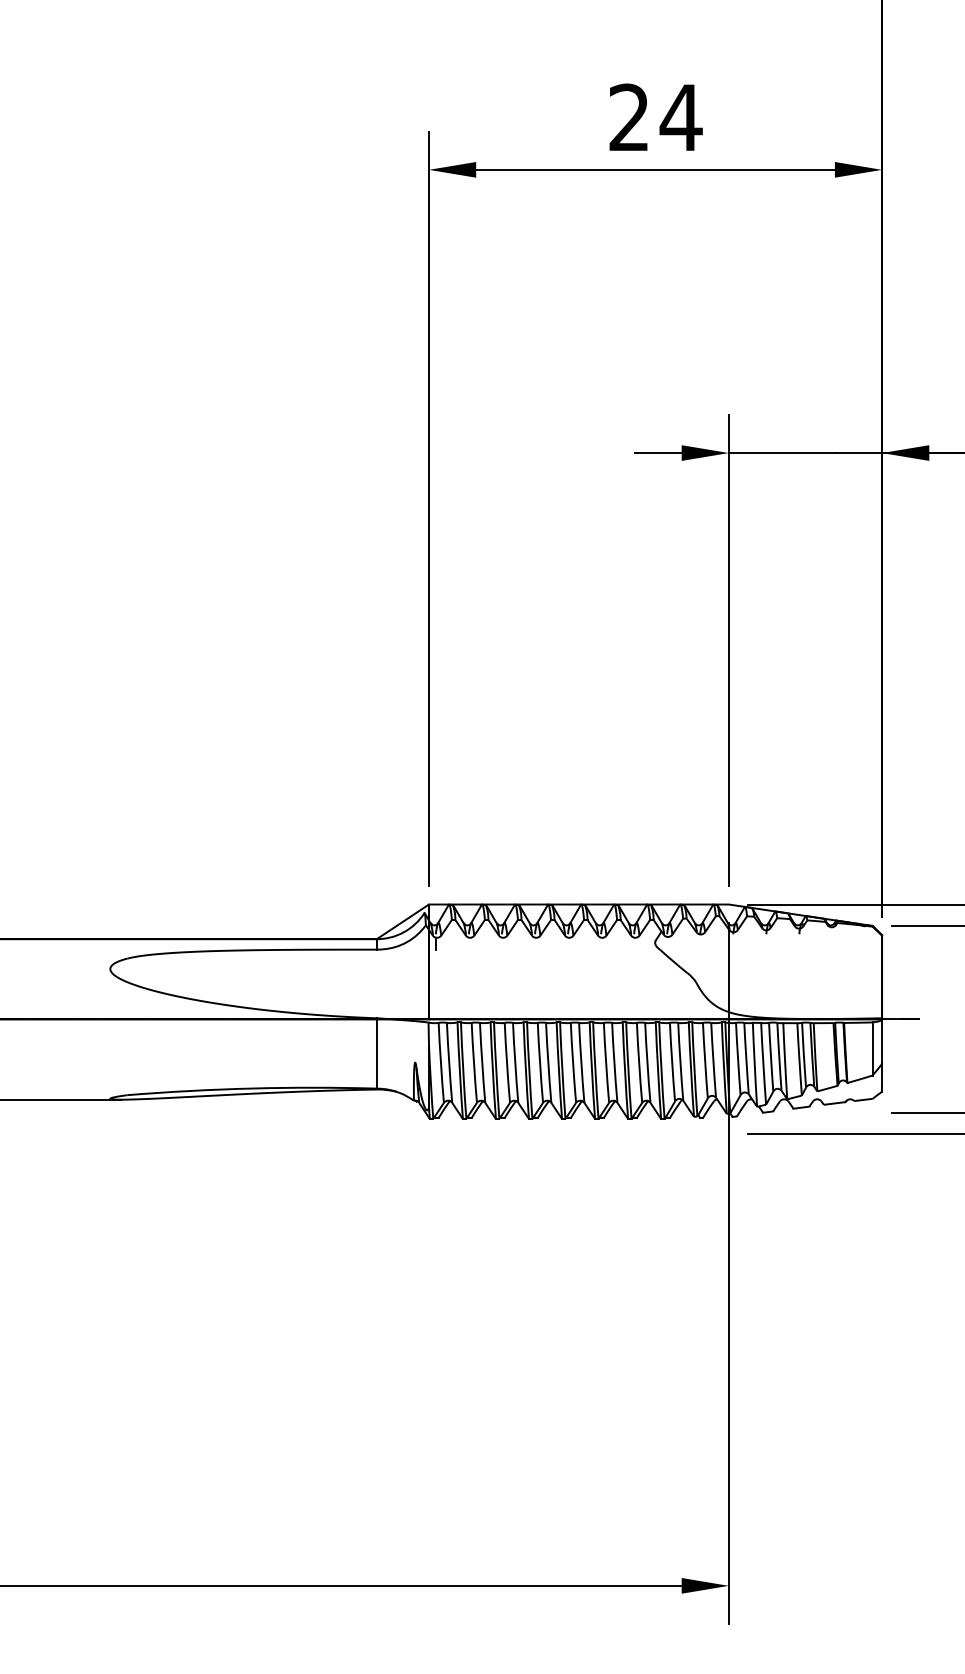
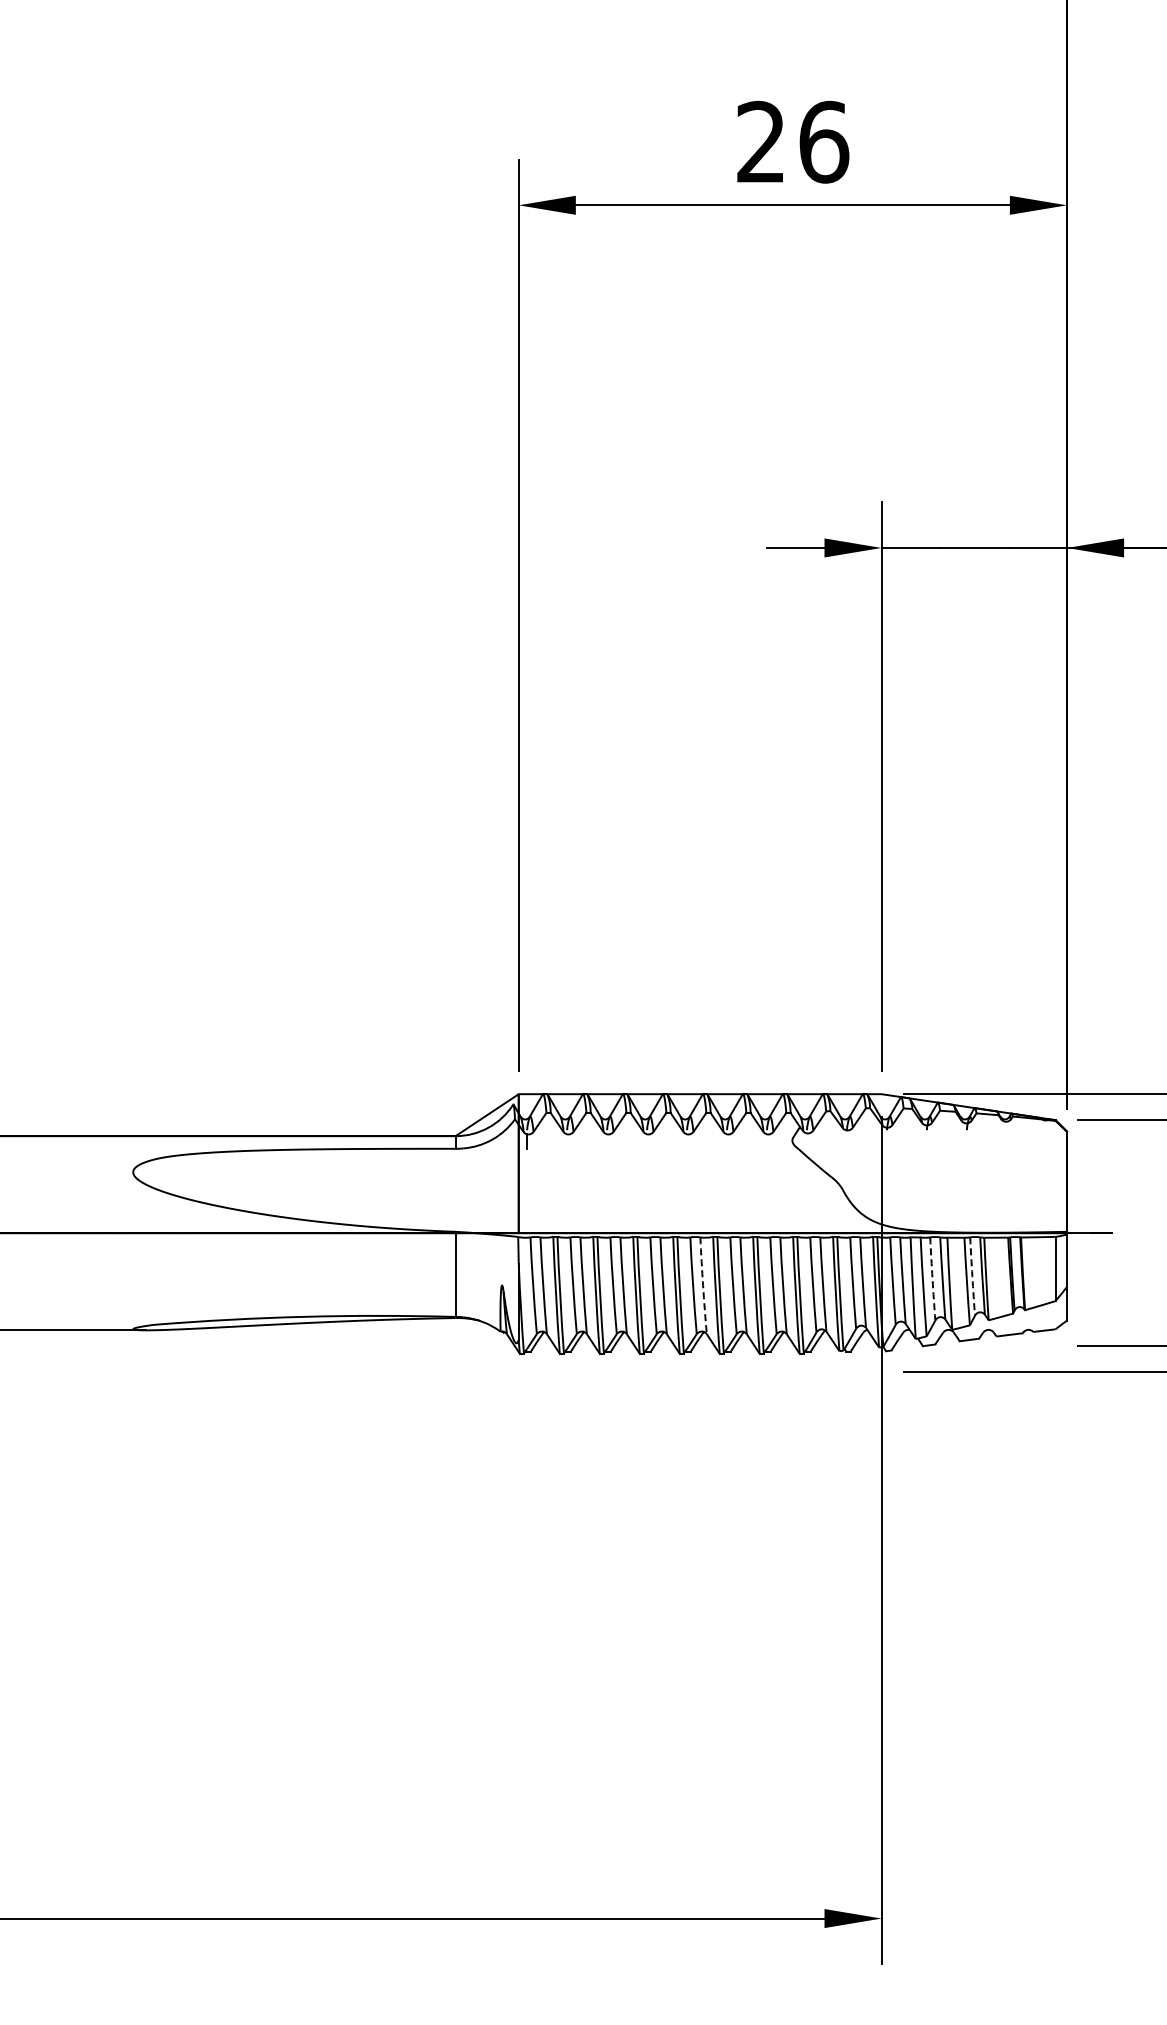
text: (680, 117) -> (823, 141), 24 -> 26
arc: (804, 1055) -> (972, 1276), solid -> dashed
arc: (770, 1056) -> (932, 1278), solid -> dashed
arc: (581, 1062) -> (703, 1285), solid -> dashed

